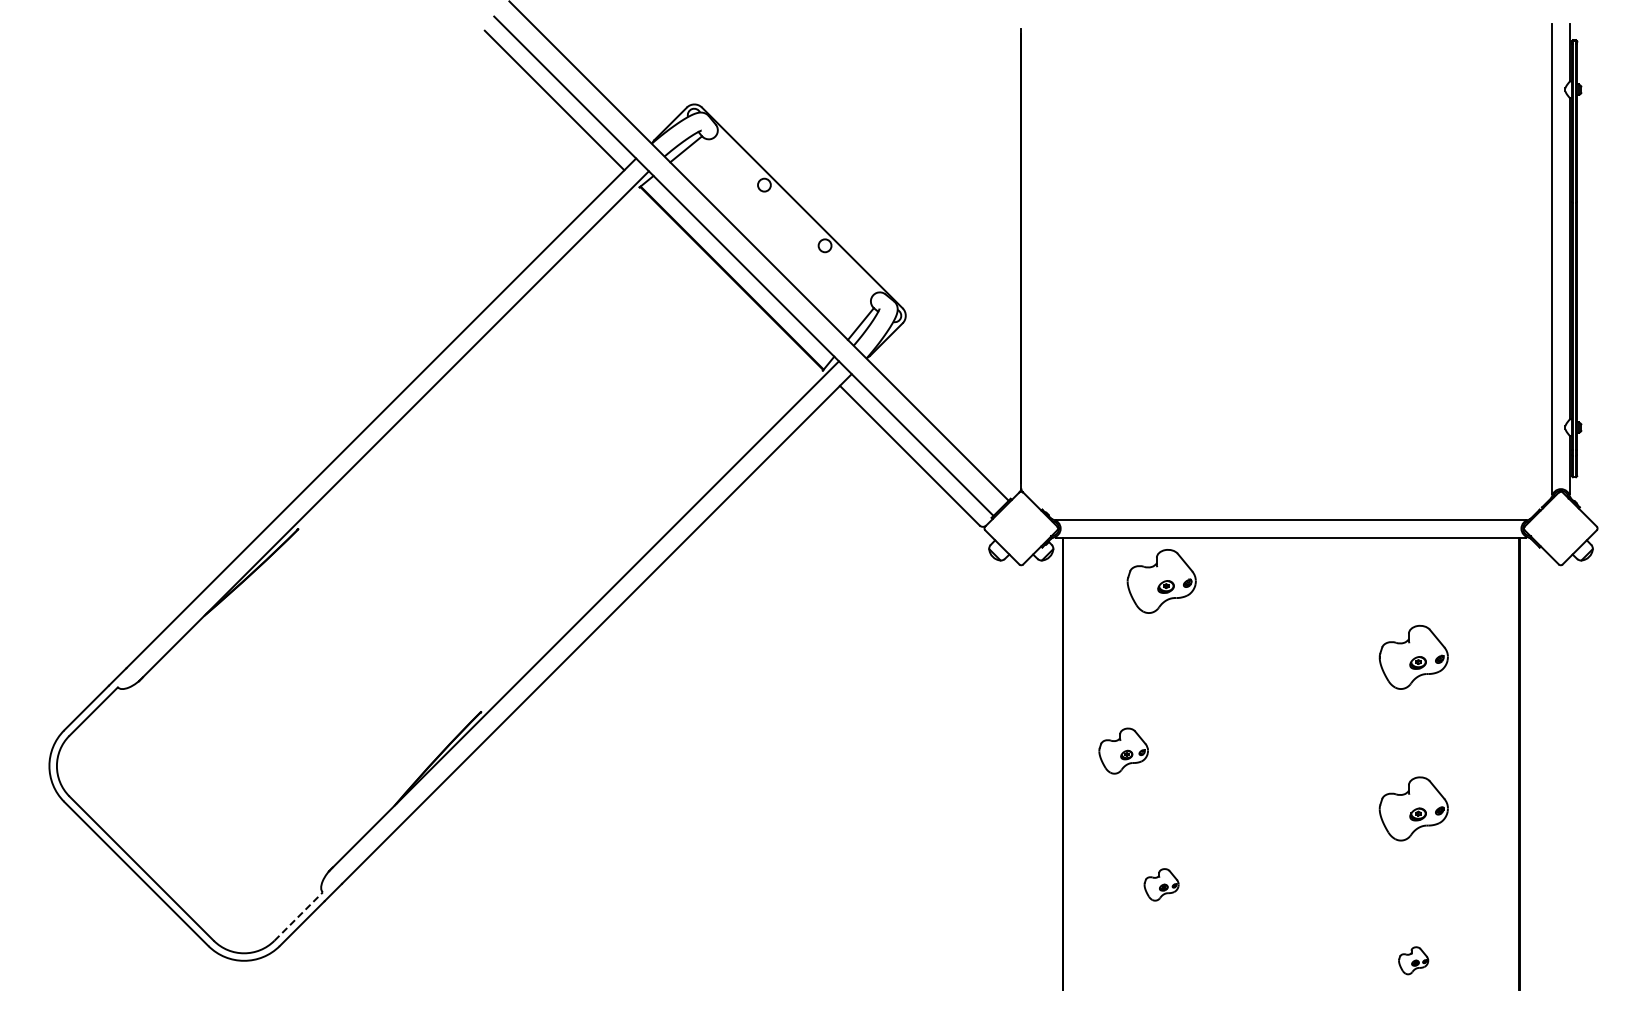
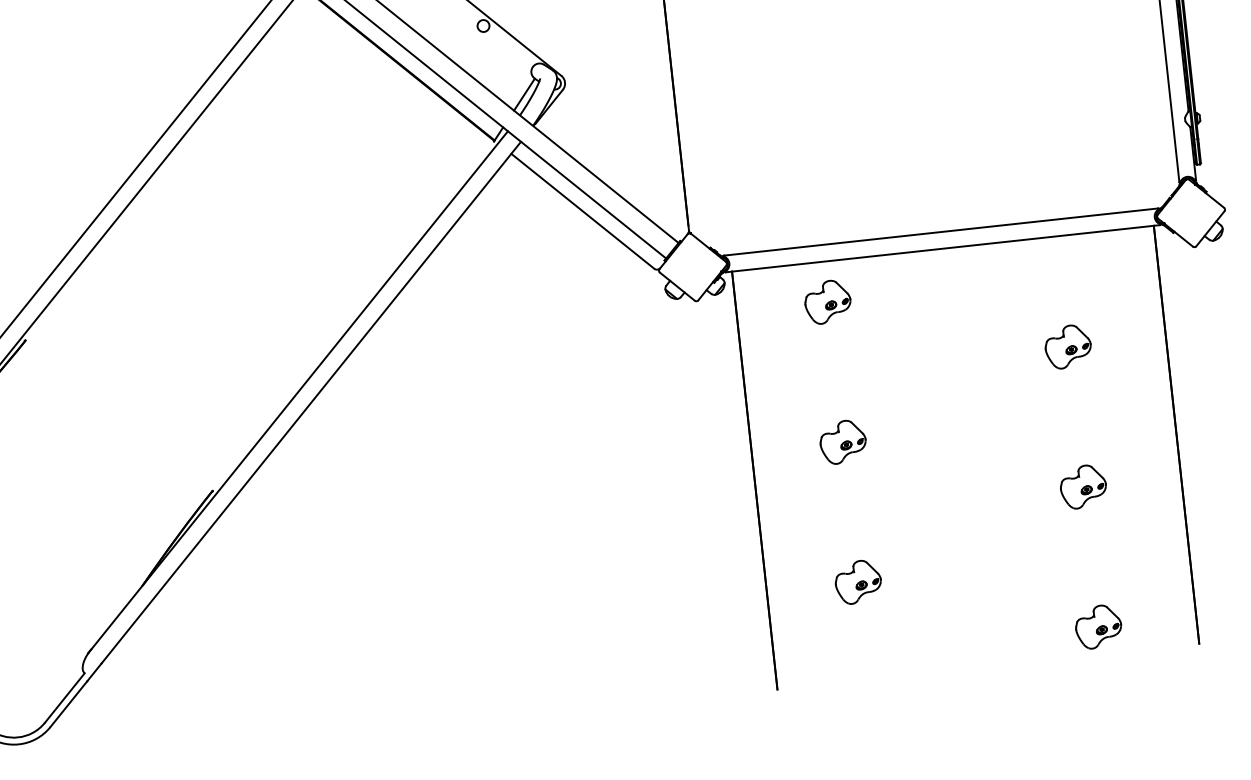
part: (1161, 581) -> (827, 302), size x0.71
part: (1413, 656) -> (1067, 346), size x0.71
part: (1123, 750) -> (842, 441), moved
part: (1413, 808) -> (1083, 486), size x0.71
part: (1161, 884) -> (858, 581), size x1.43
line: (299, 916) -> (65, 697), dashed -> solid
part: (1413, 960) -> (1098, 626), size x1.67

